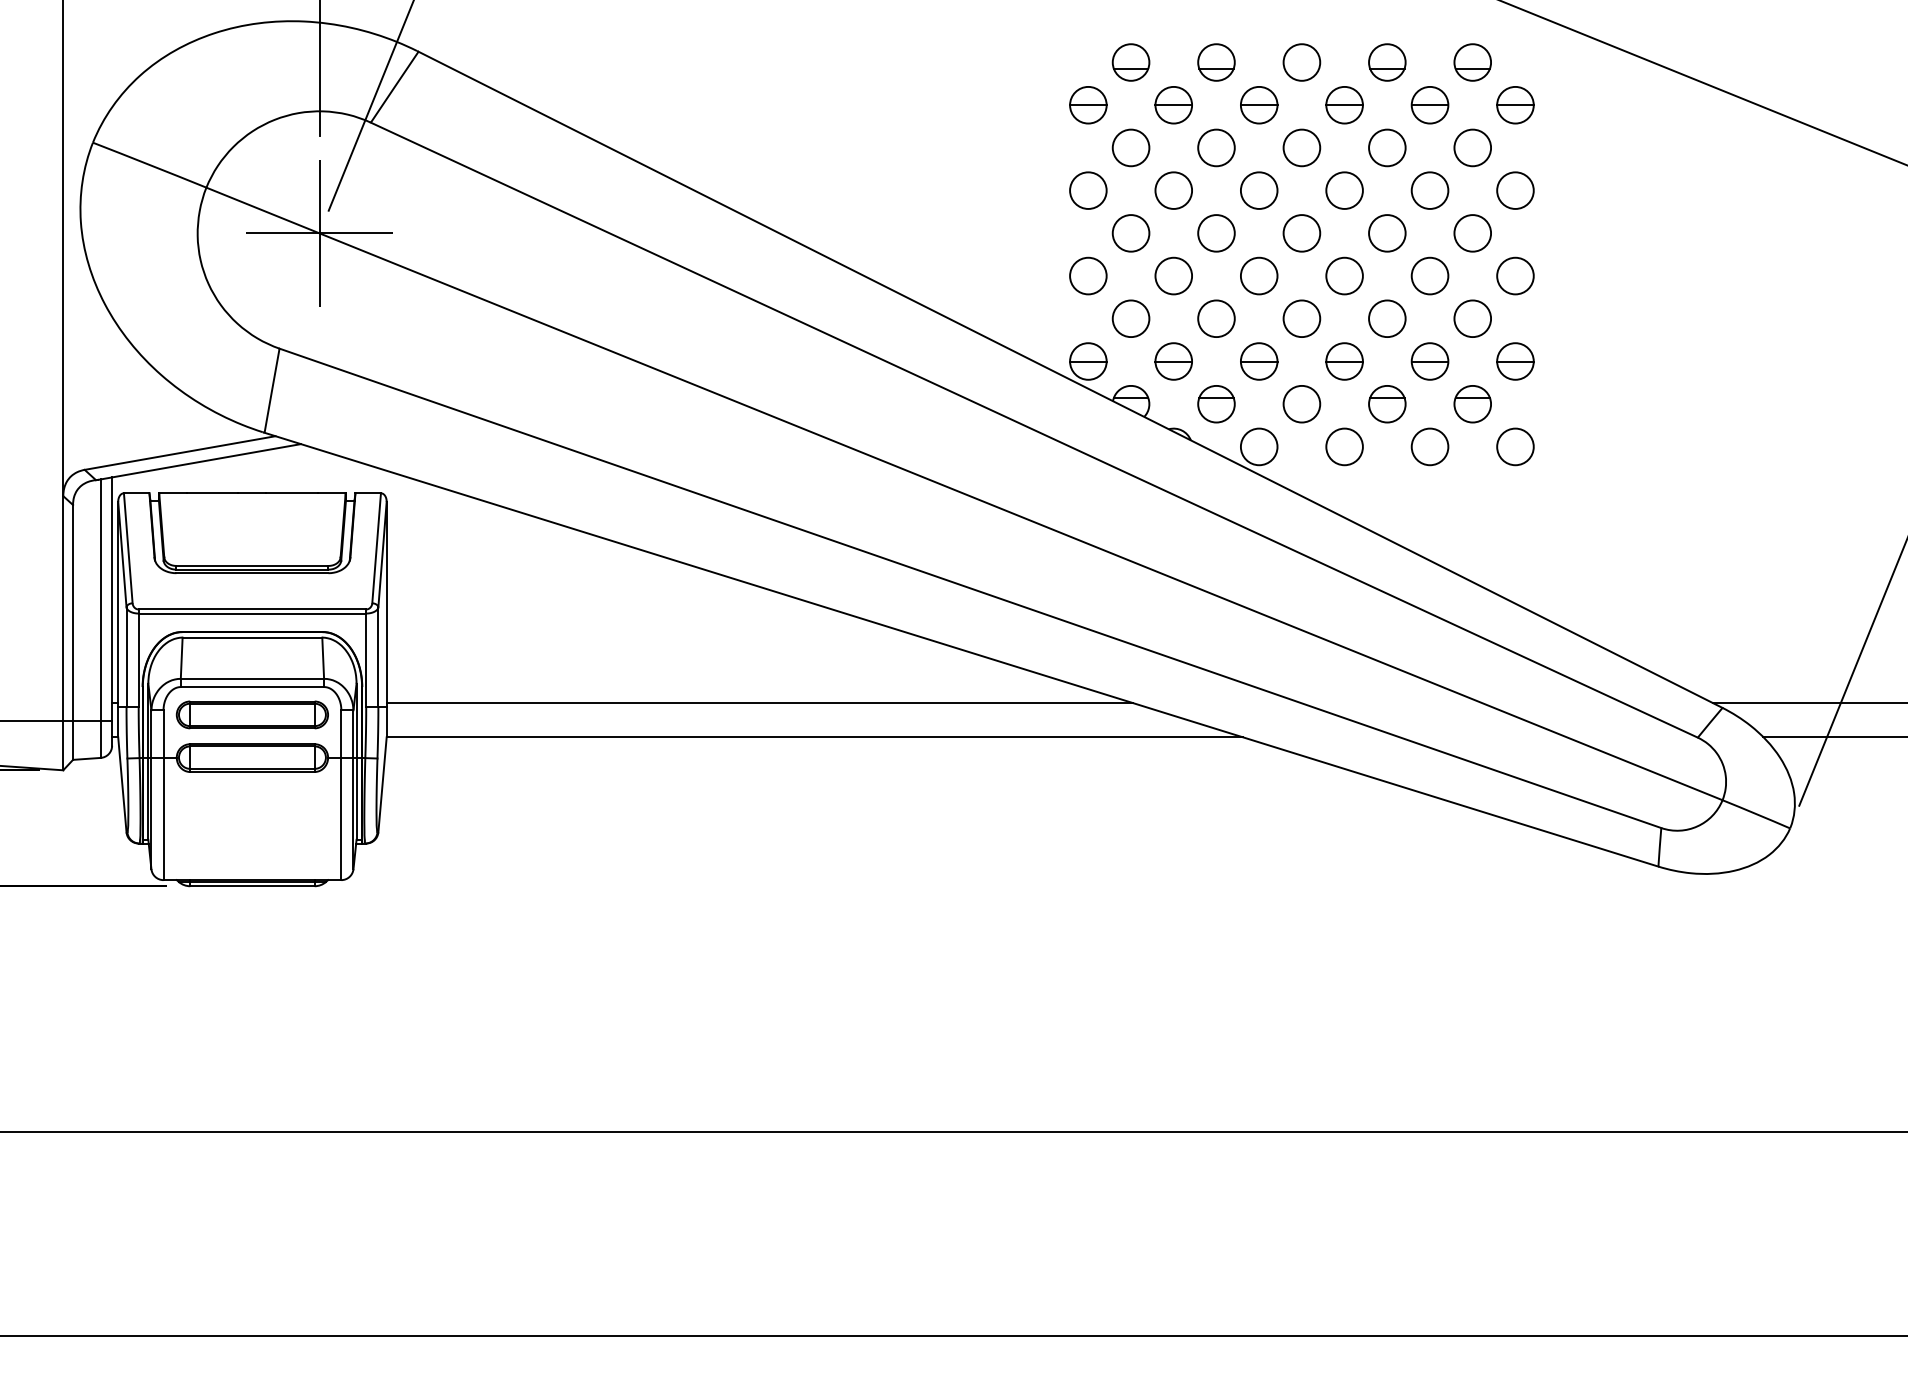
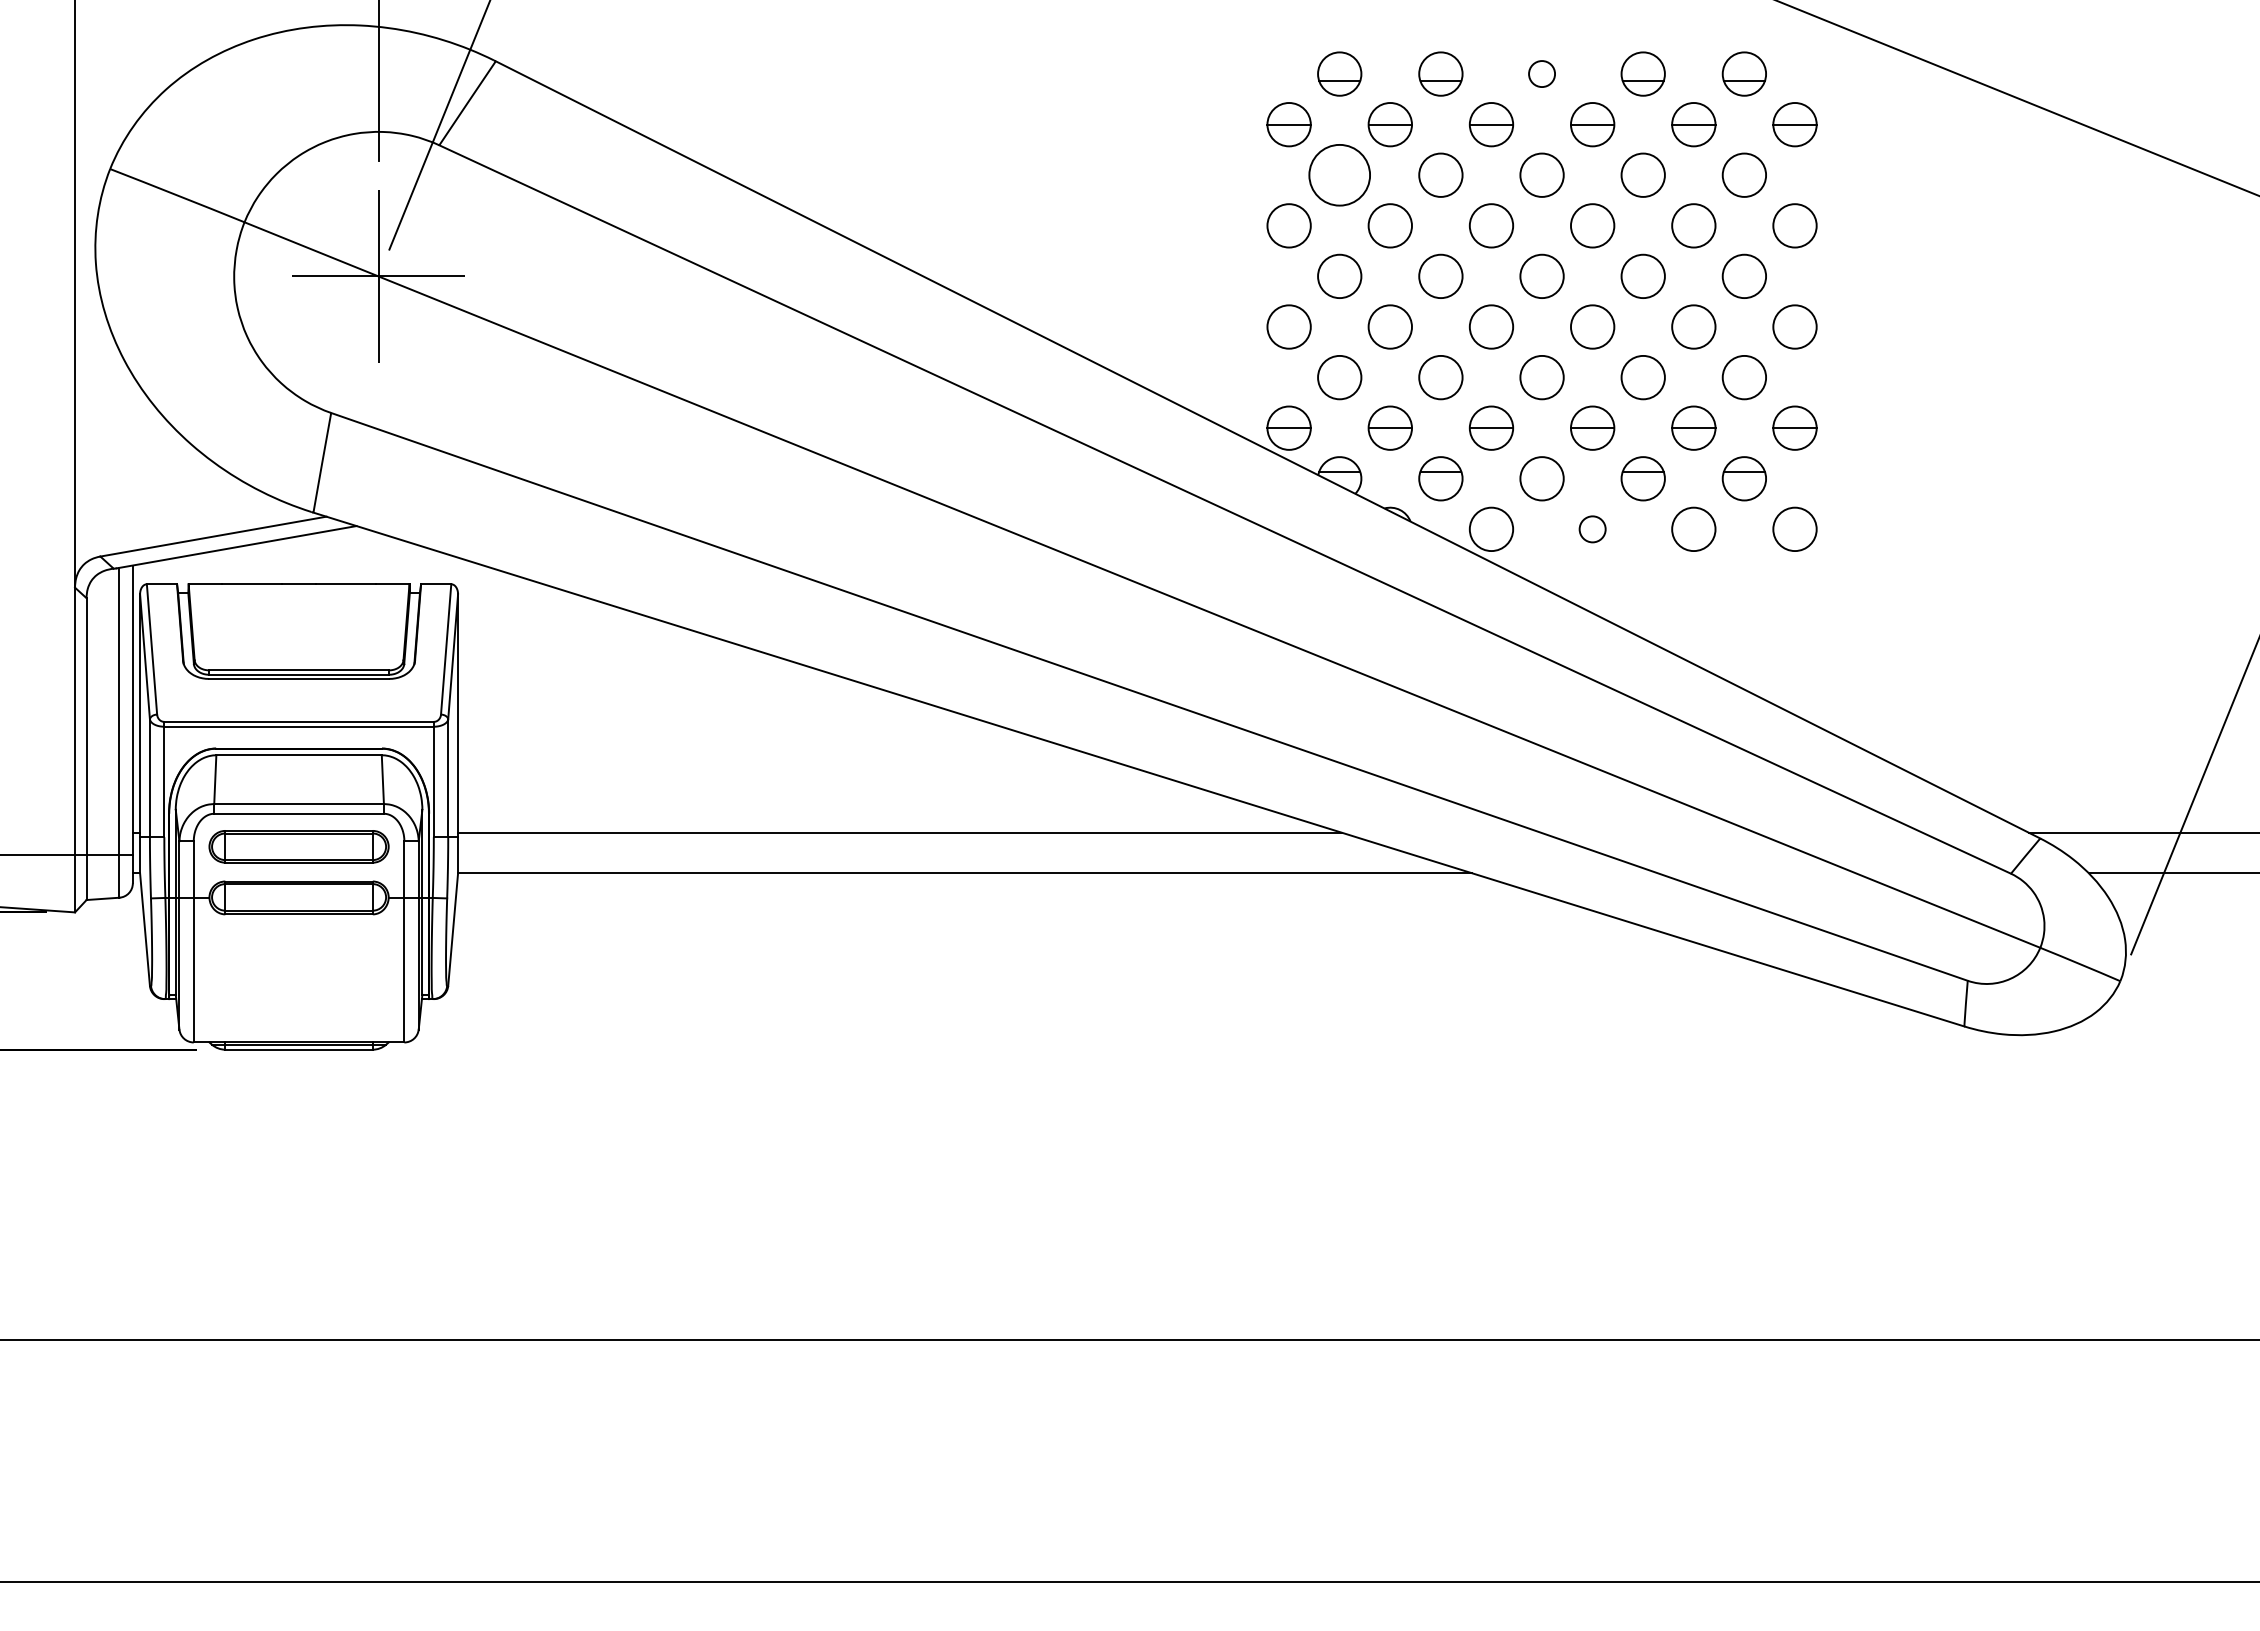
circle: (1301, 62) -> (1541, 73), size x0.6
circle: (1130, 147) -> (1339, 174), size x1.4
circle: (1344, 447) -> (1592, 529), size x0.6

